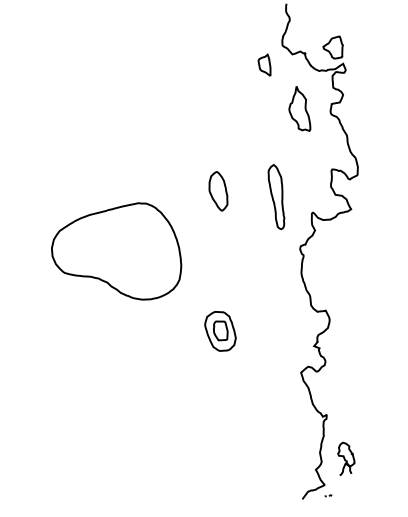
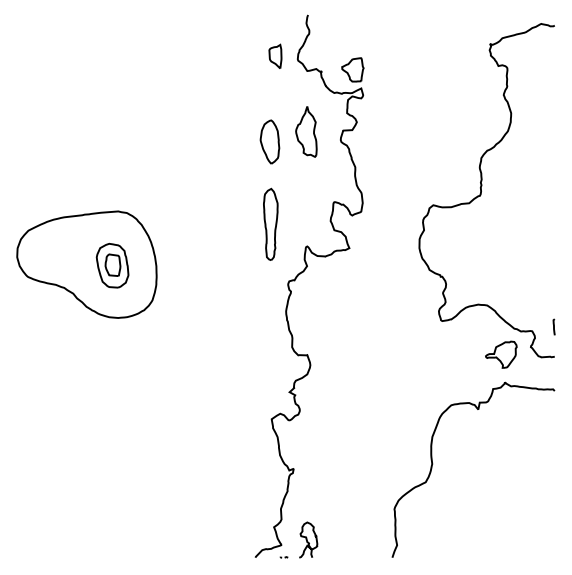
part: (264, 64) -> (275, 55), moved
part: (217, 191) -> (269, 141), moved
part: (220, 331) -> (112, 265), moved
curve: (345, 458) -> (307, 539), moved

